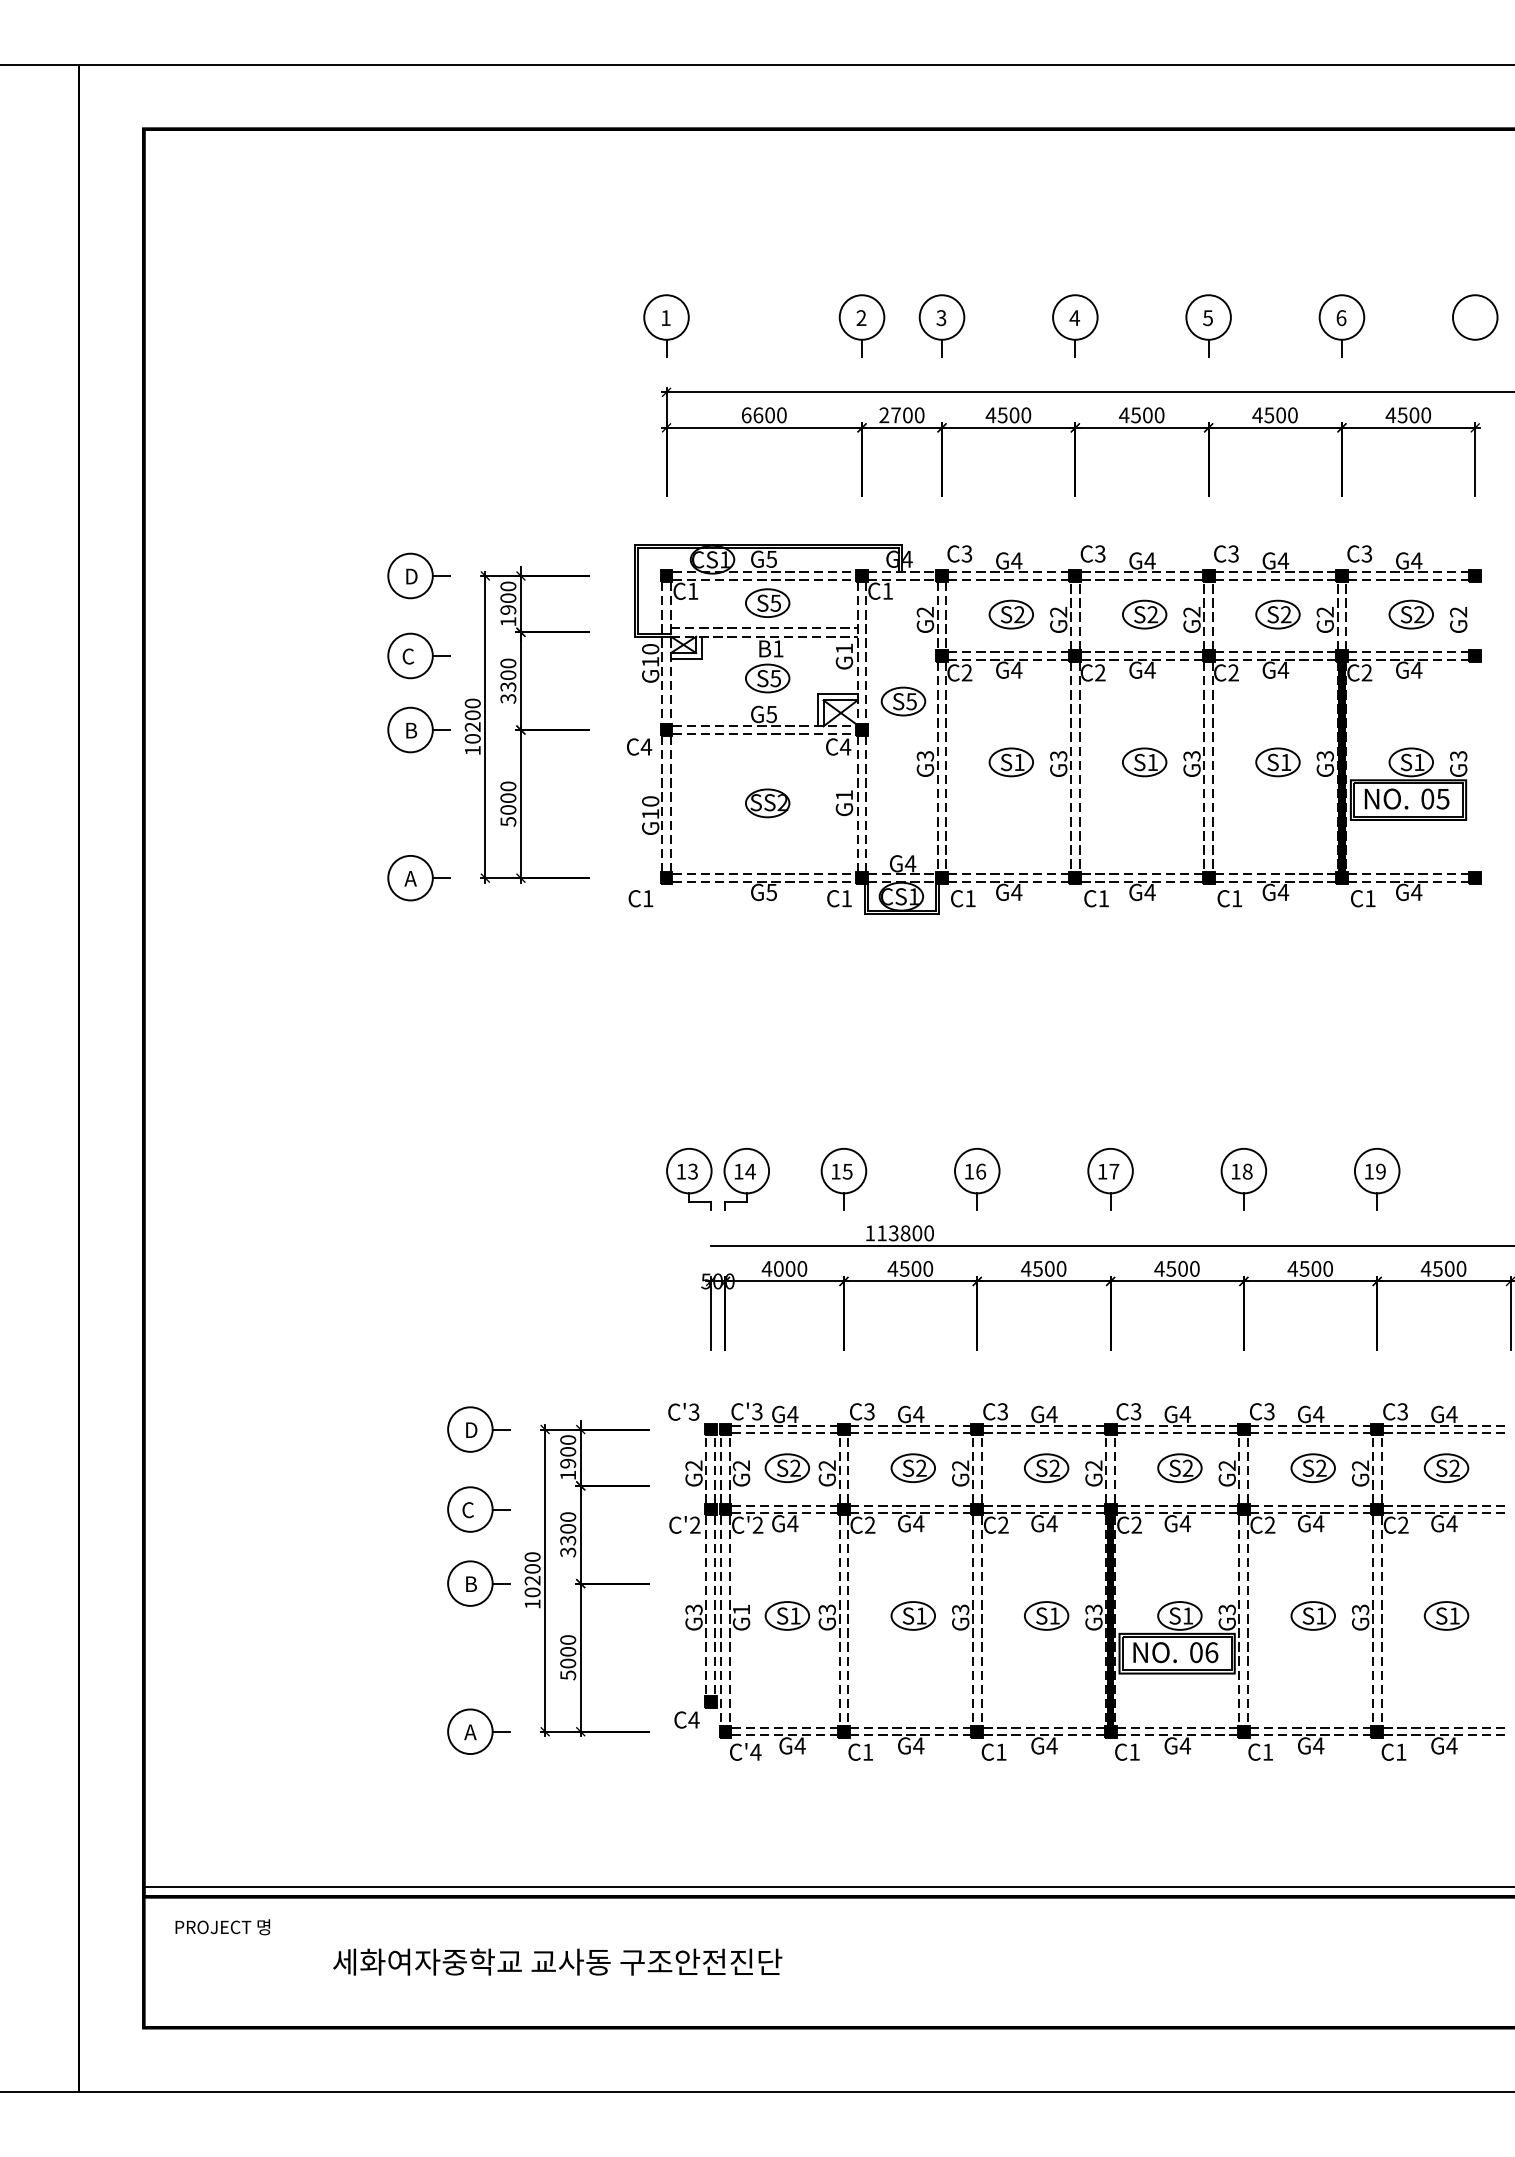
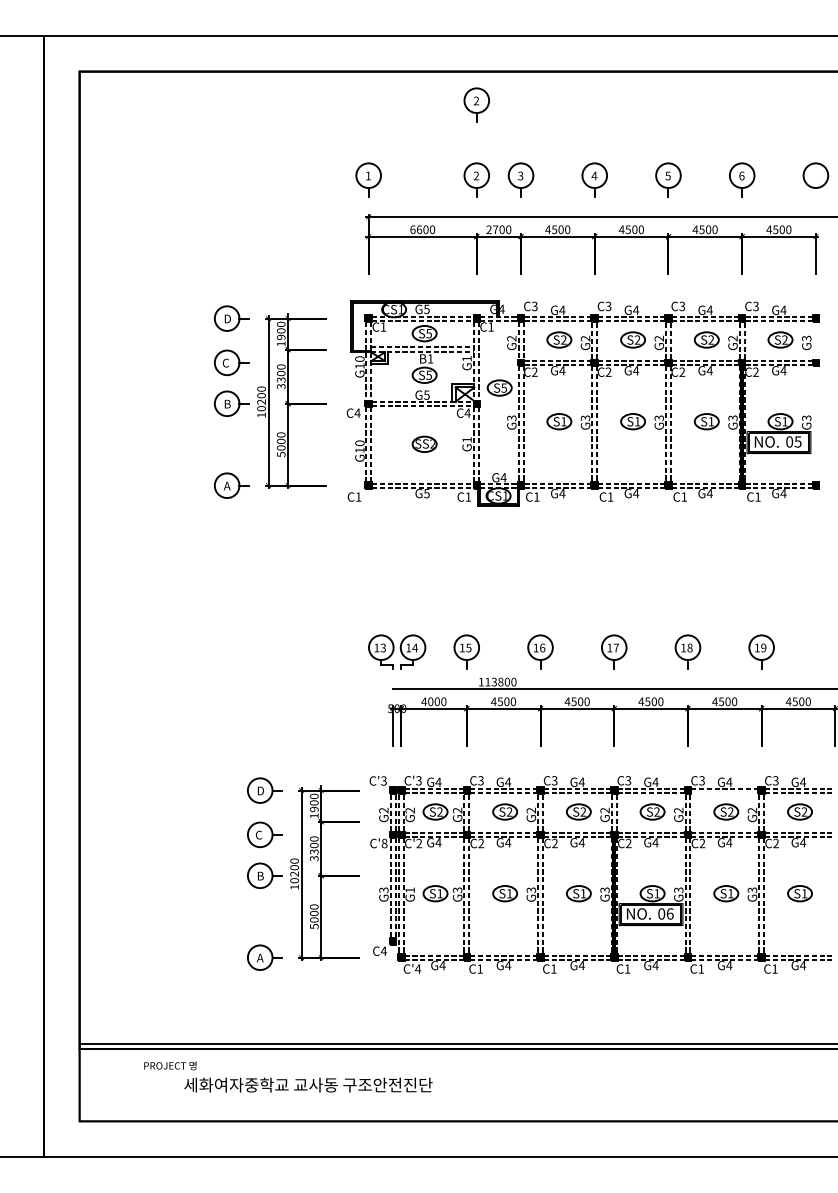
part: (861, 188) -> (476, 104), added
text: (1460, 611) -> (807, 338), G2 -> G3
line: (1309, 1432) -> (724, 792), removed
text: (695, 1525) -> (384, 843), C'2 -> C'8
text: (223, 1926) -> (170, 1065), moved

